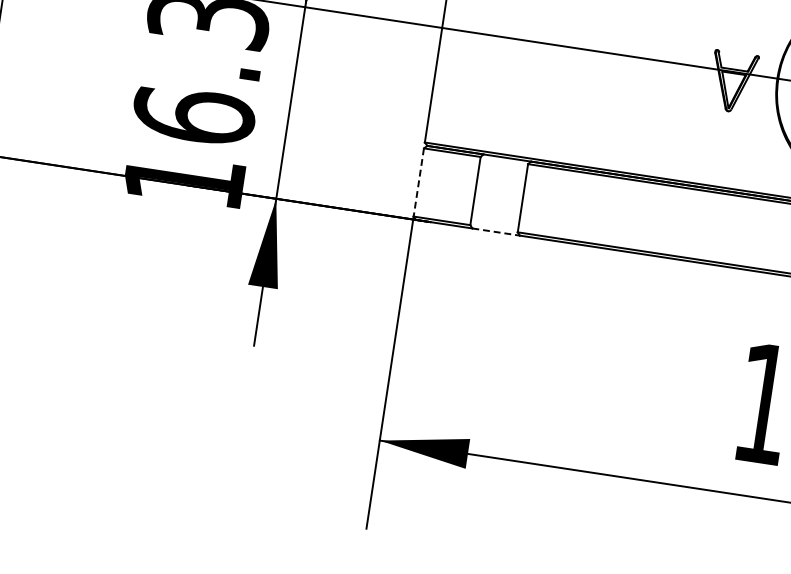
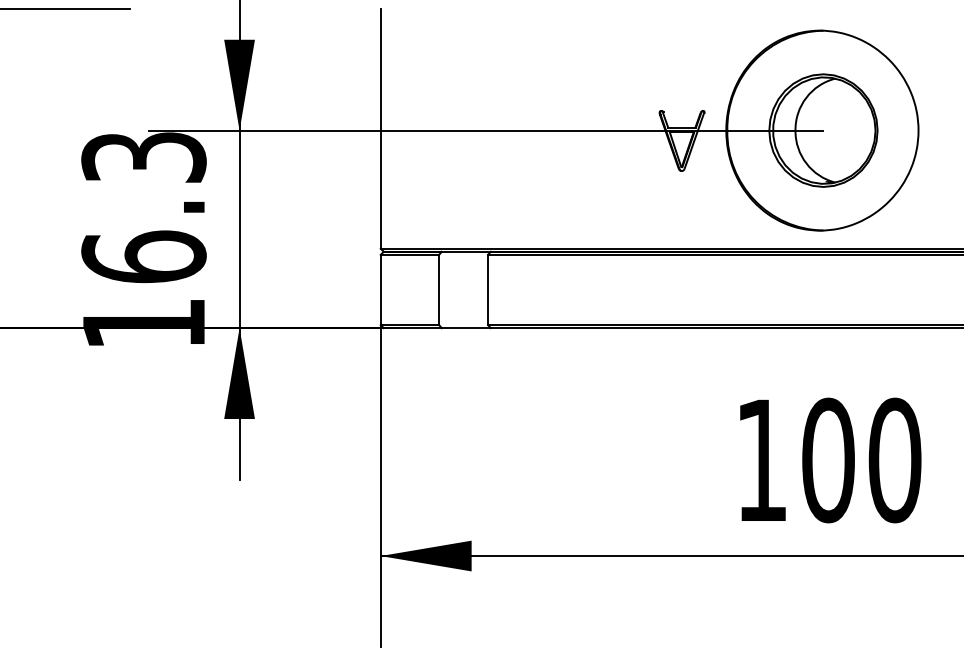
line: (418, 182) -> (380, 290), dashed -> solid
line: (496, 232) -> (466, 328), dashed -> solid

